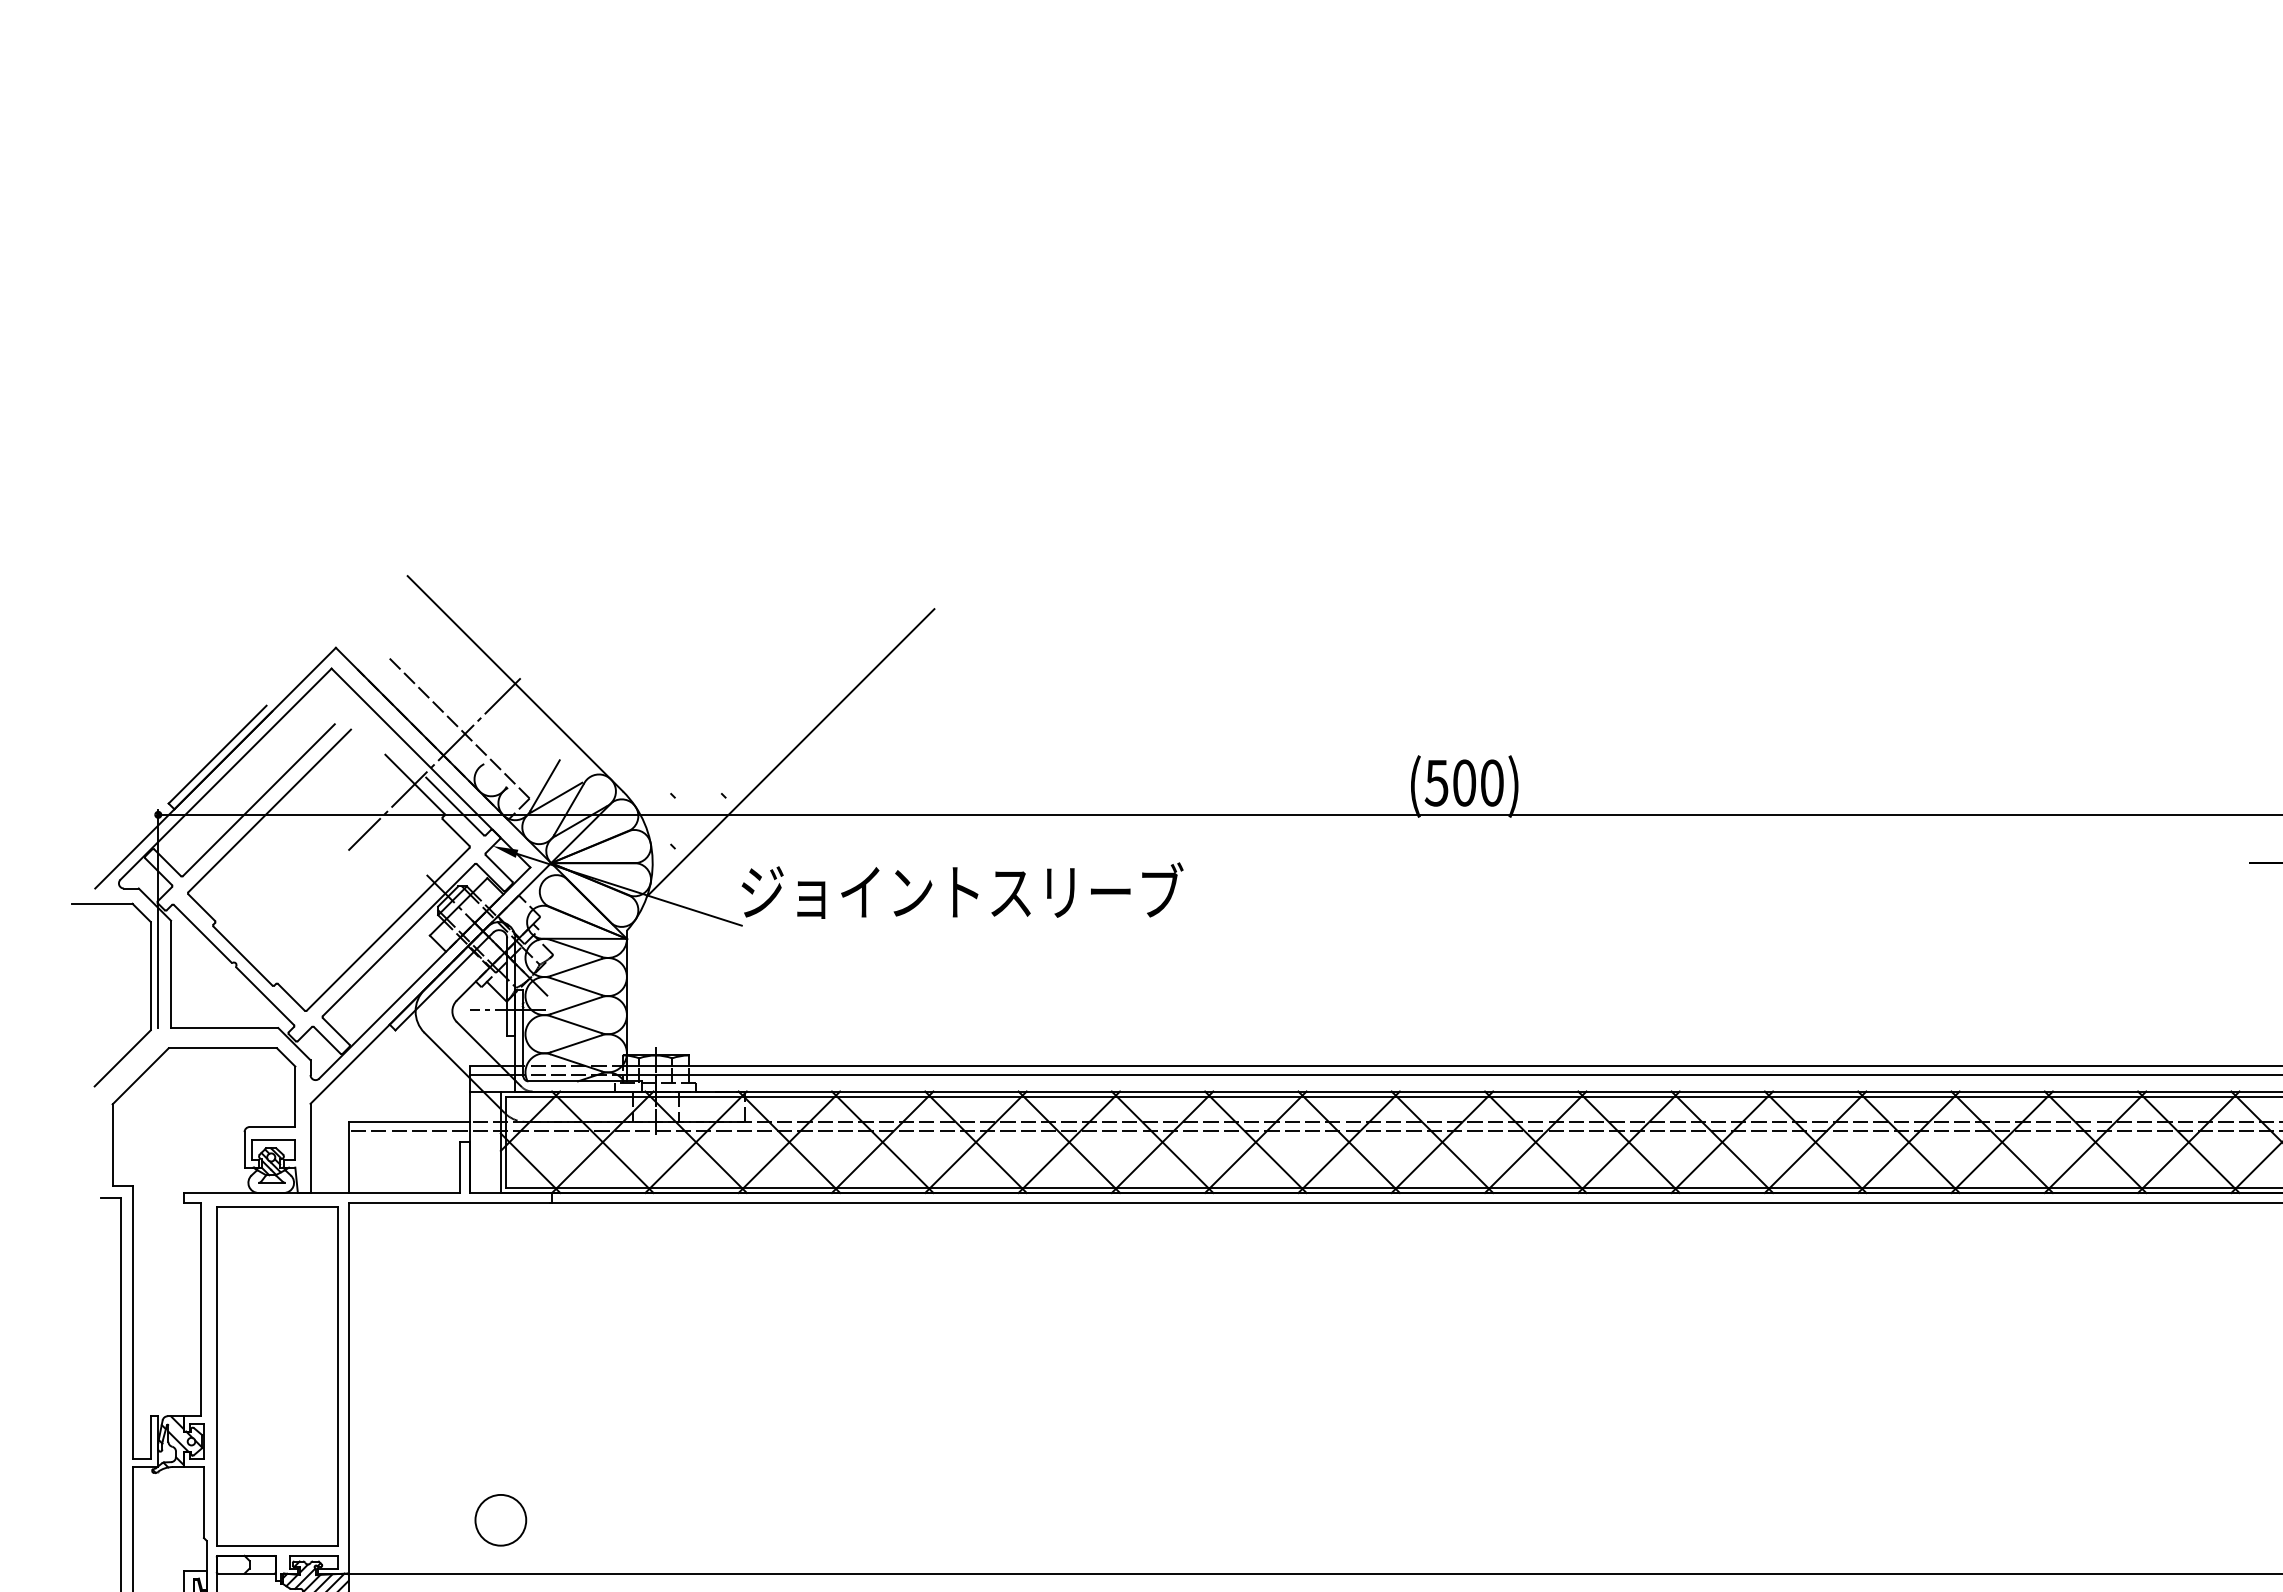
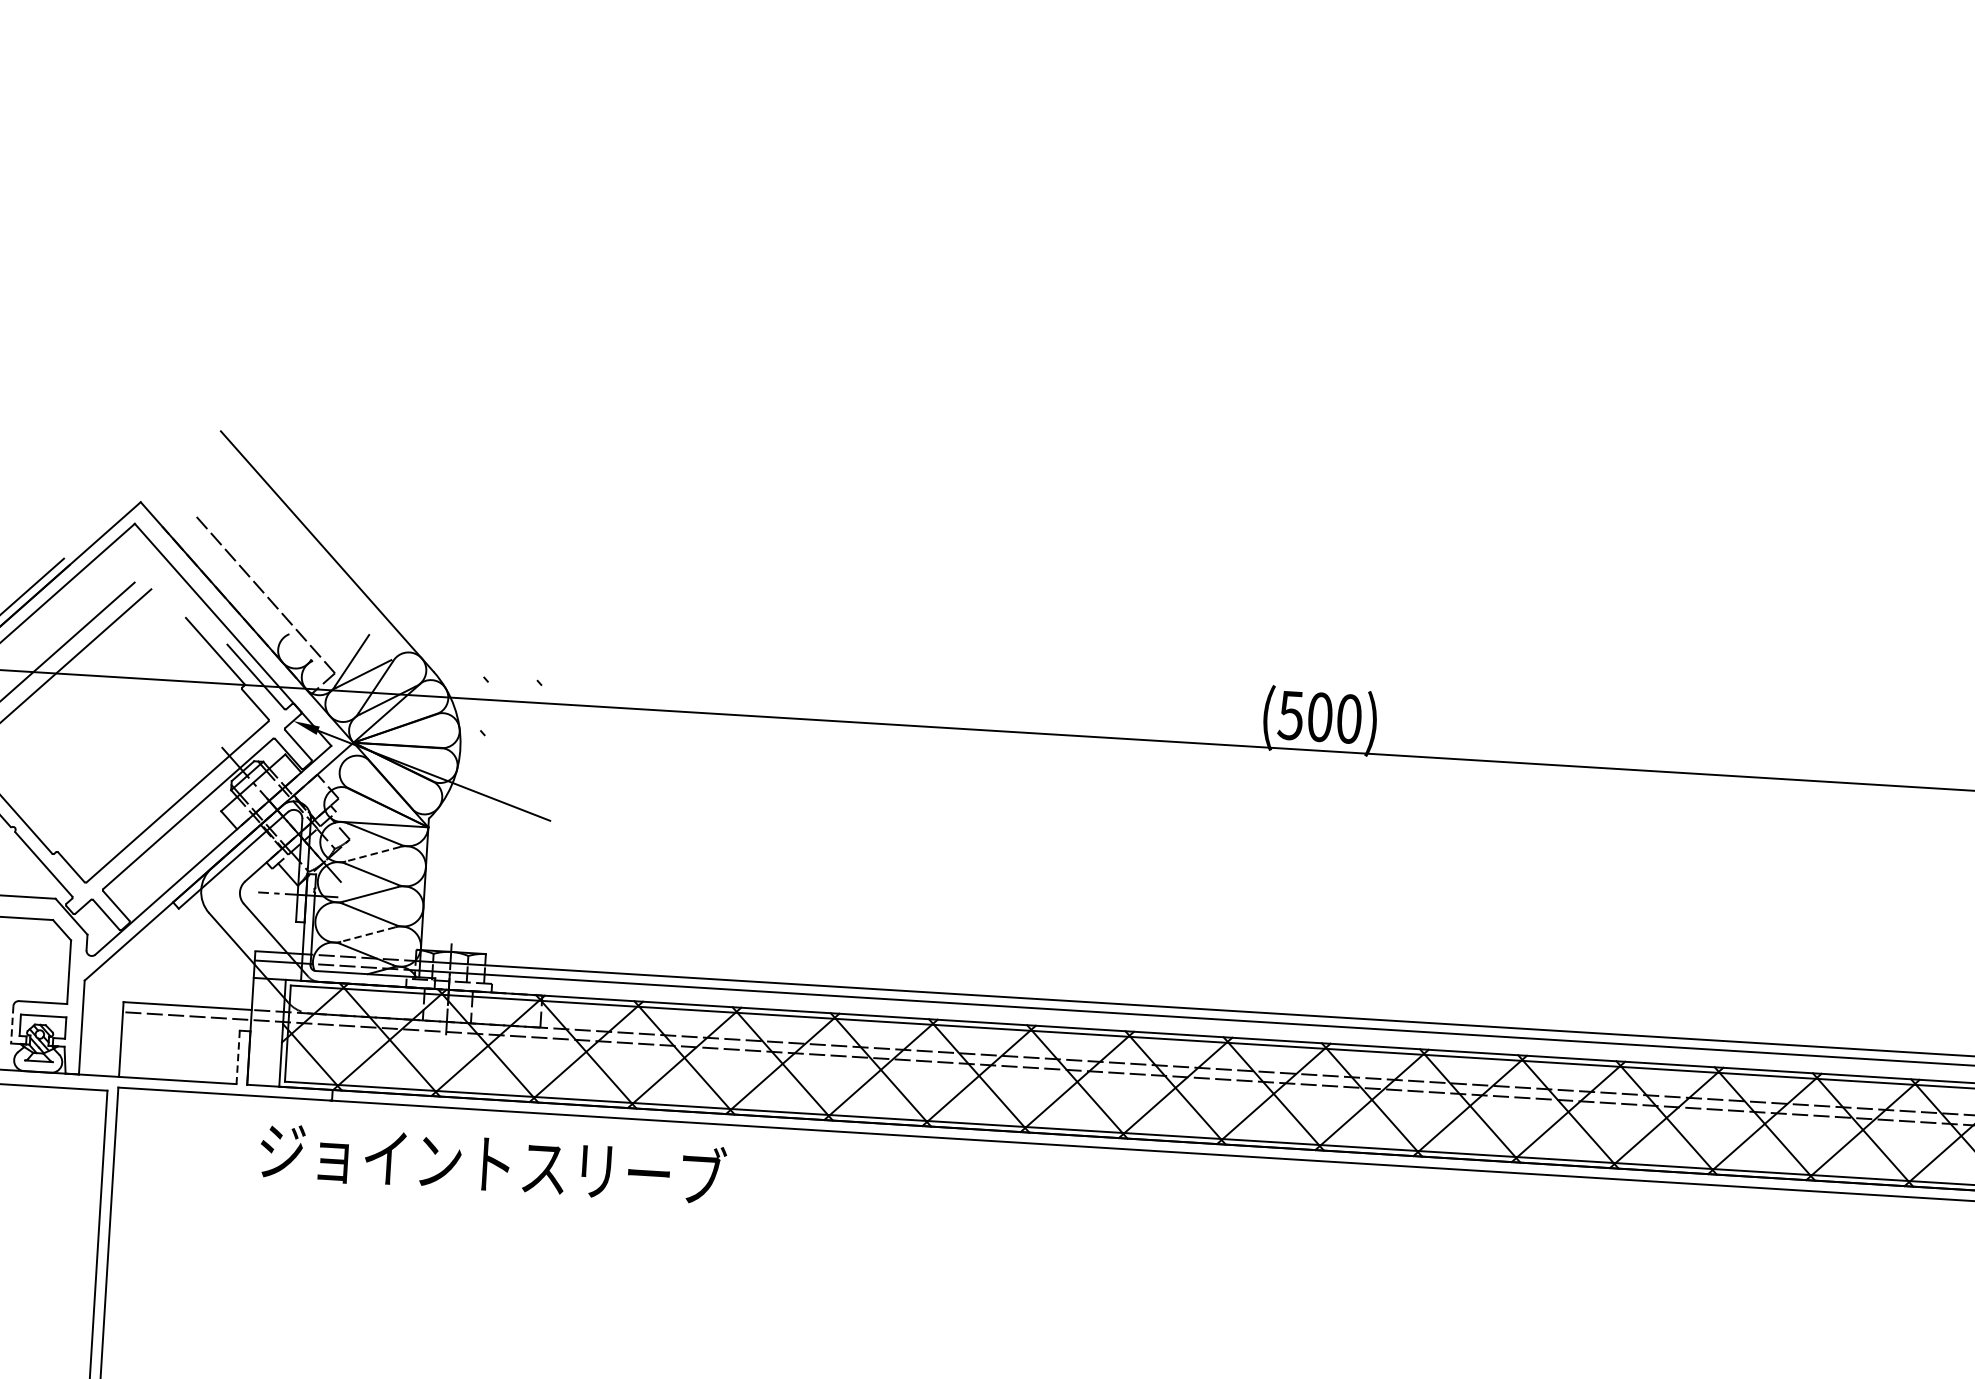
line: (790, 752) -> (612, 641), removed
line: (434, 764) -> (237, 631), removed
text: (962, 890) -> (492, 1162), moved
line: (576, 967) -> (373, 854), solid -> dashed
line: (576, 1043) -> (368, 934), solid -> dashed
line: (244, 1149) -> (12, 1024), solid -> dashed
line: (460, 1168) -> (238, 1058), solid -> dashed

